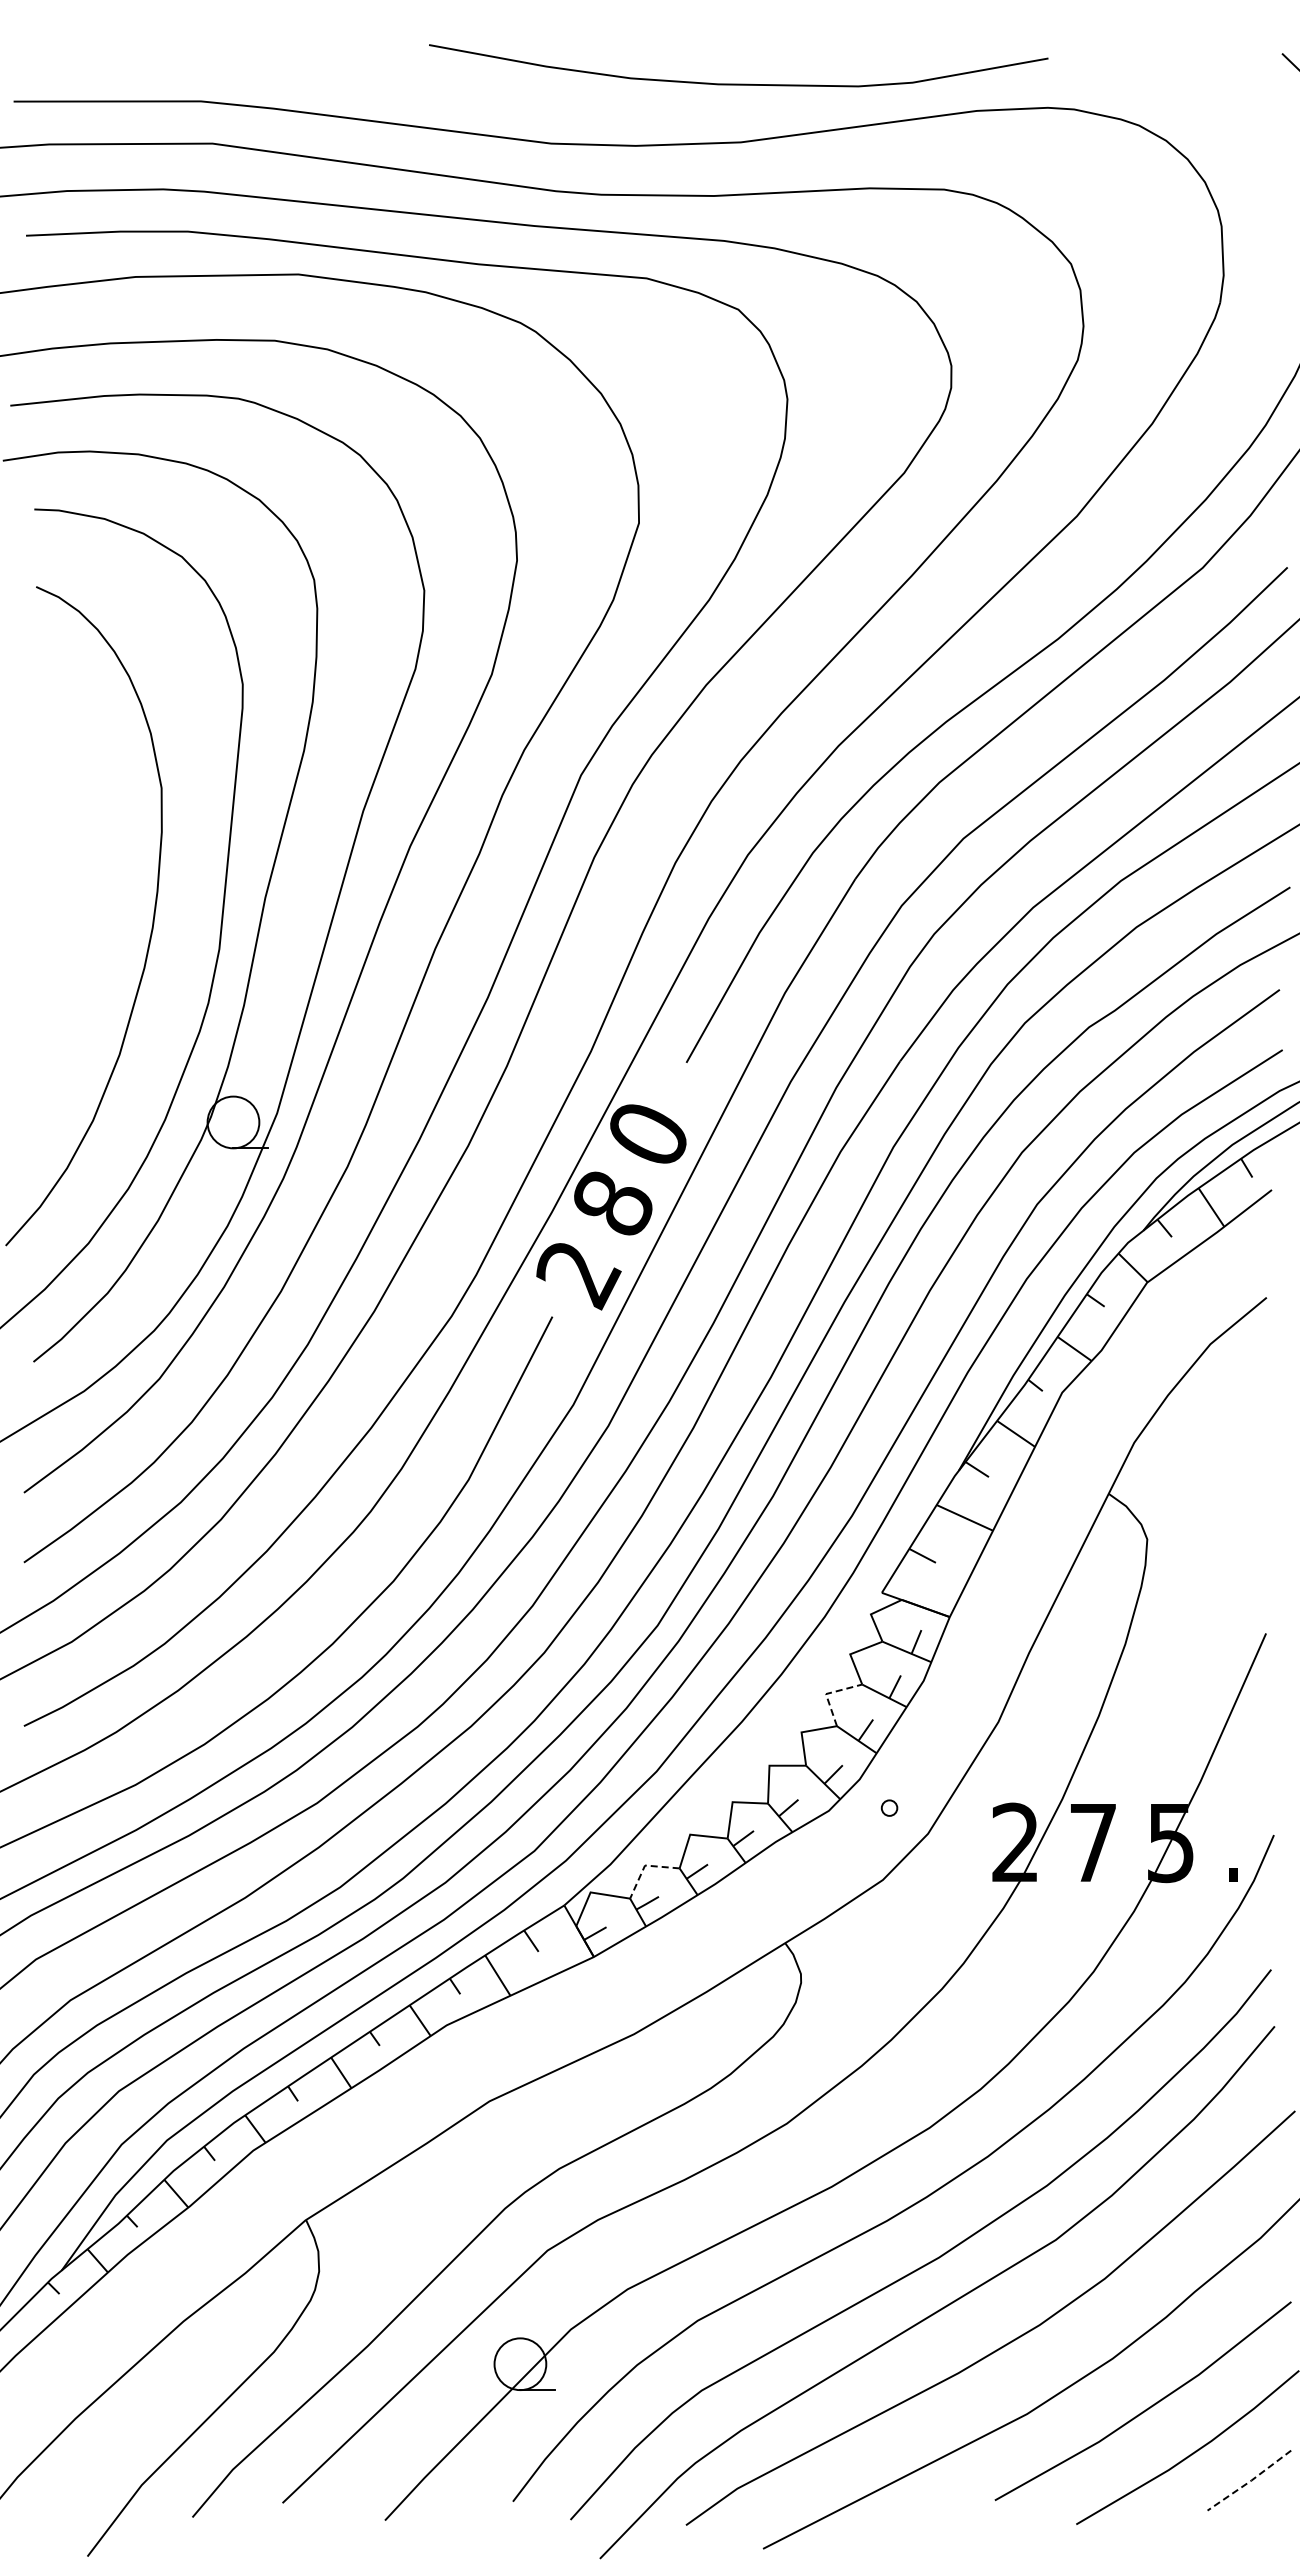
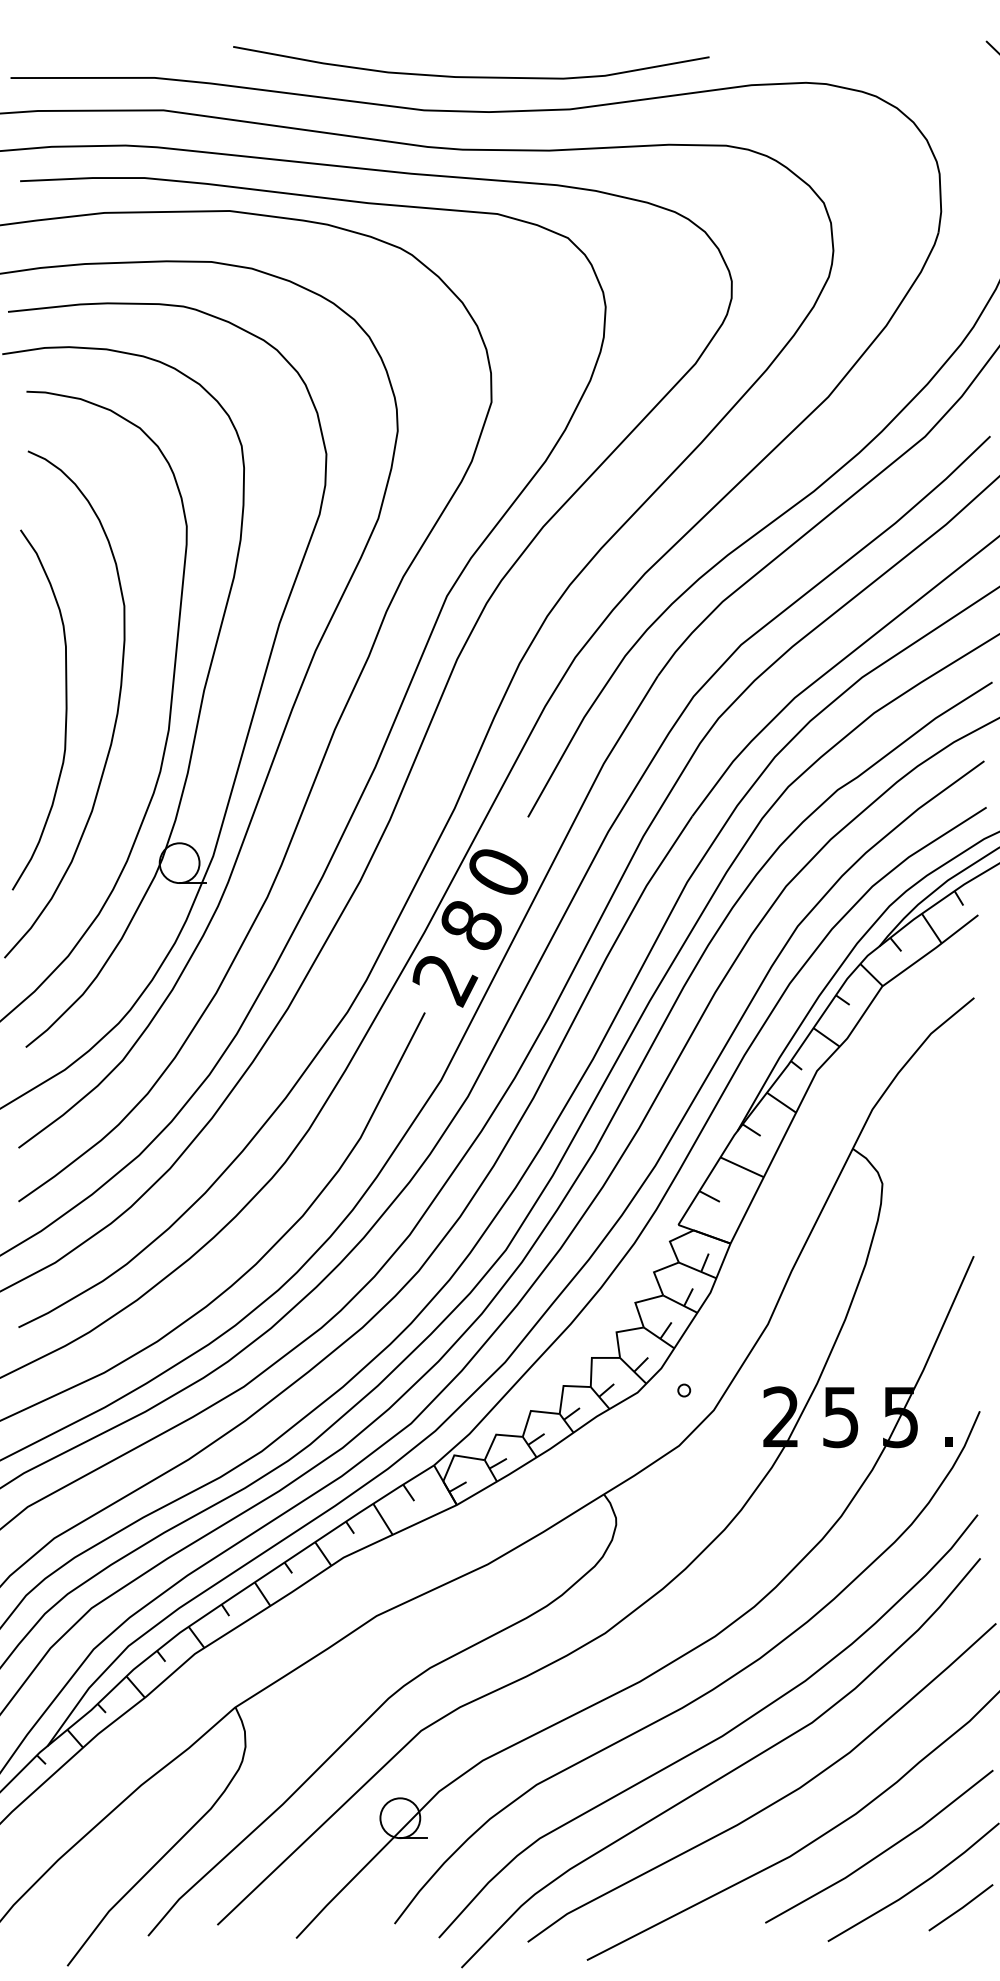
curve: (738, 83) -> (471, 76), moved
curve: (85, 922) -> (65, 709), added
line: (827, 1693) -> (636, 1302), dashed -> solid
text: (1092, 1843) -> (840, 1417), 7 -> 5
line: (644, 1866) -> (495, 1435), dashed -> solid
line: (1249, 2481) -> (961, 1908), dashed -> solid

